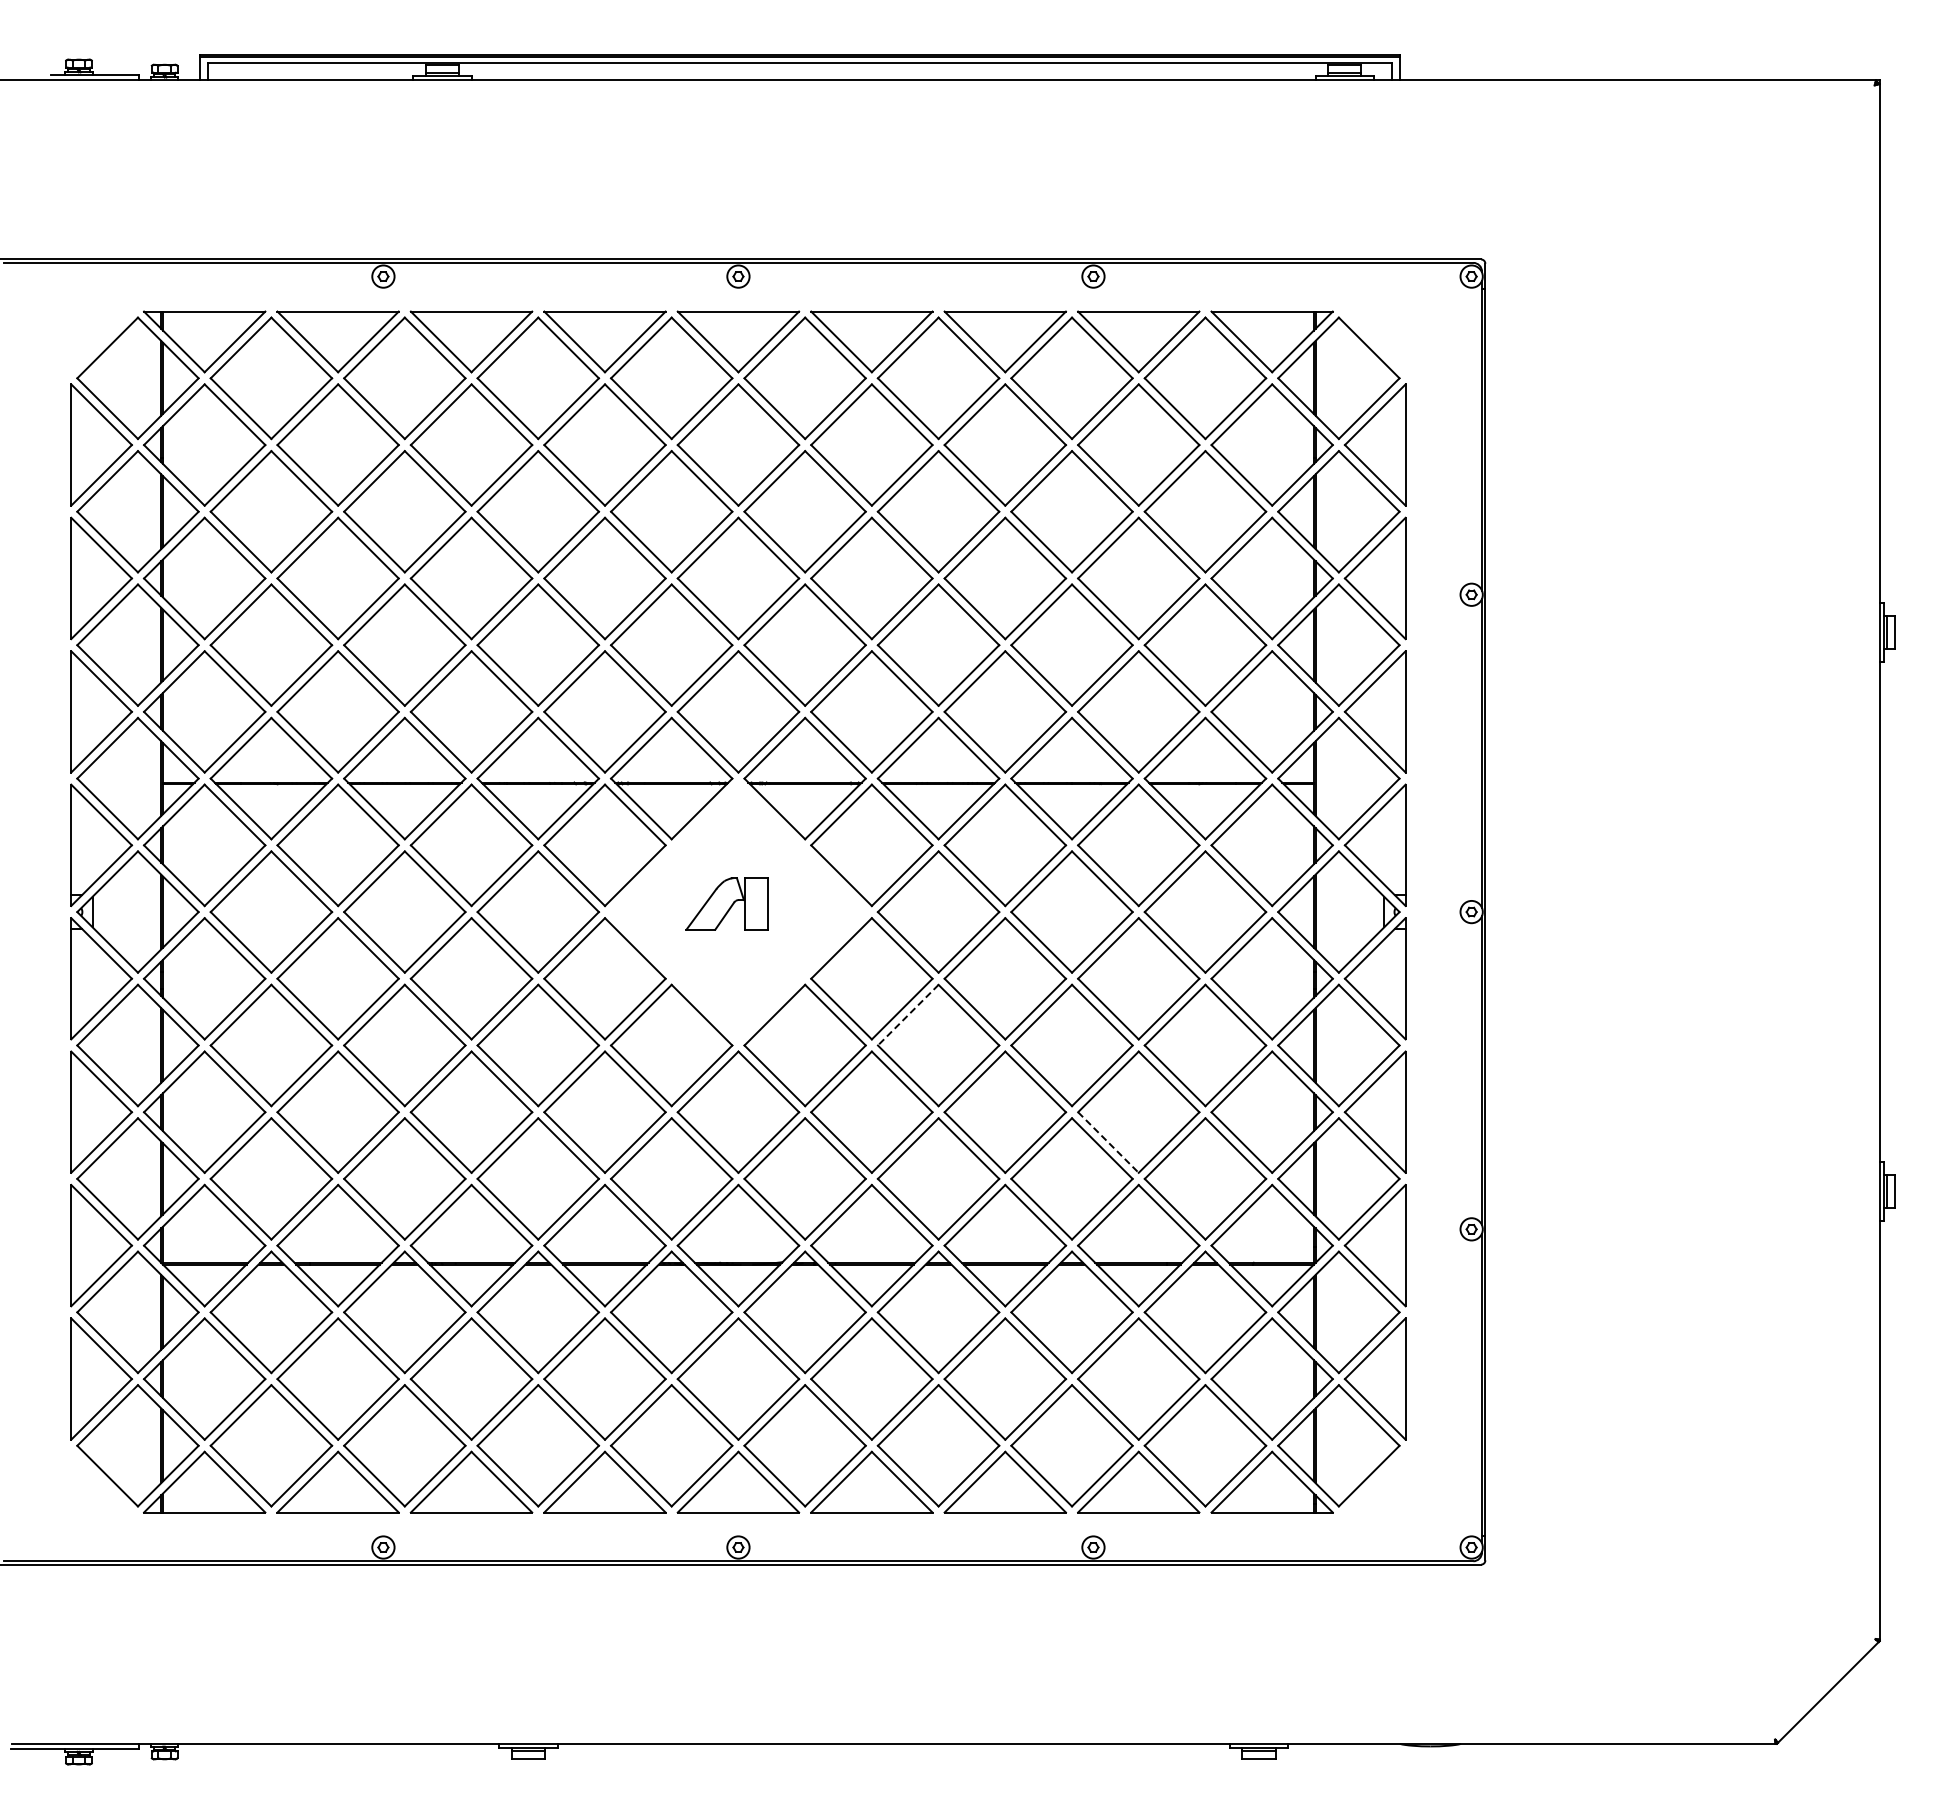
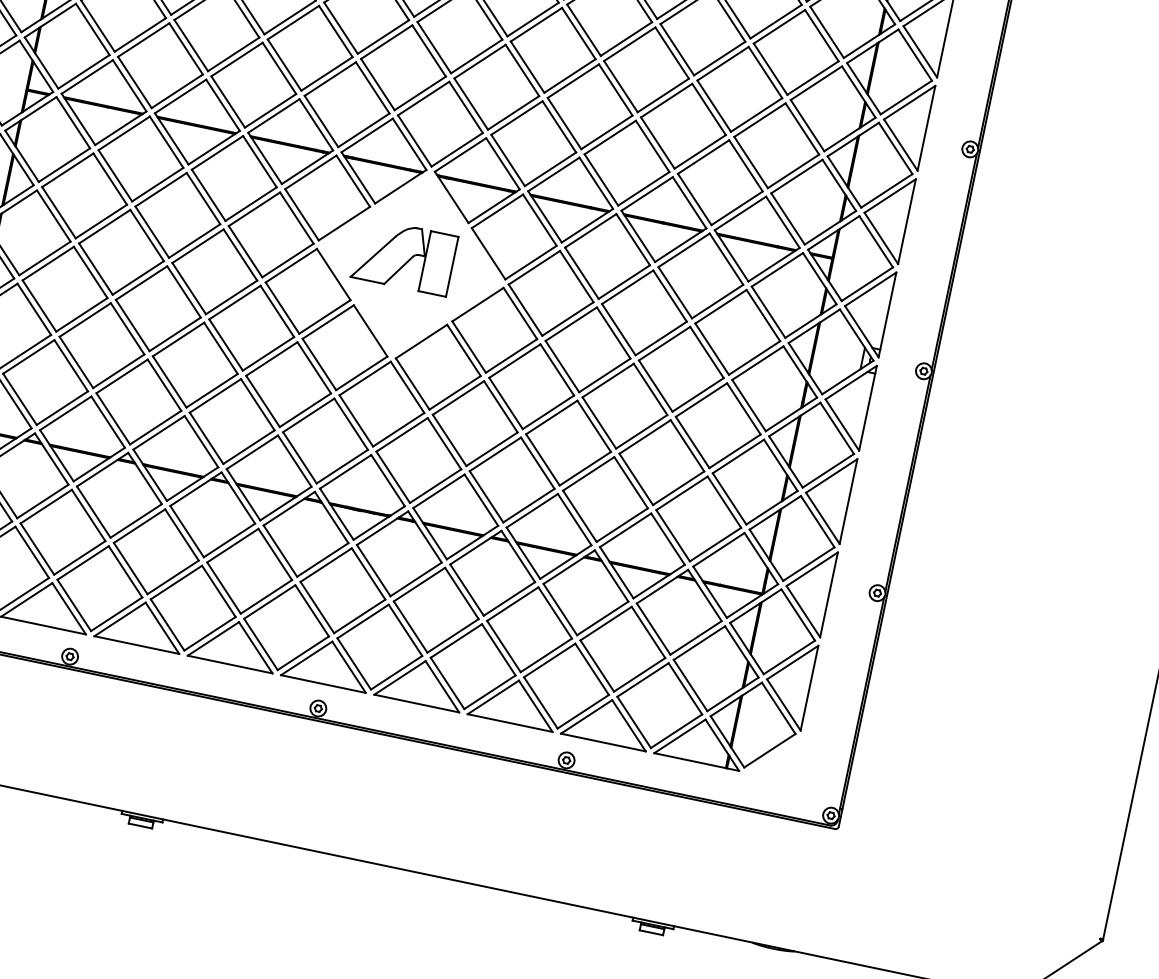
part: (727, 903) -> (404, 256), size x1.67
line: (908, 1015) -> (514, 361), dashed -> solid
line: (1108, 1142) -> (636, 479), dashed -> solid

